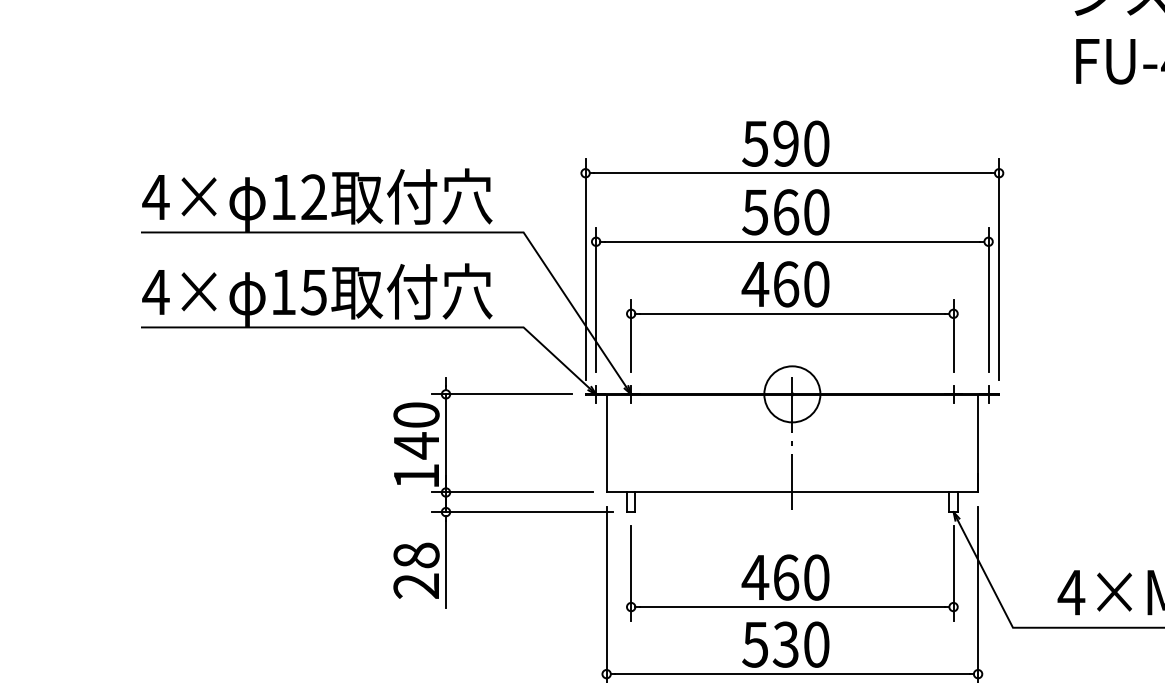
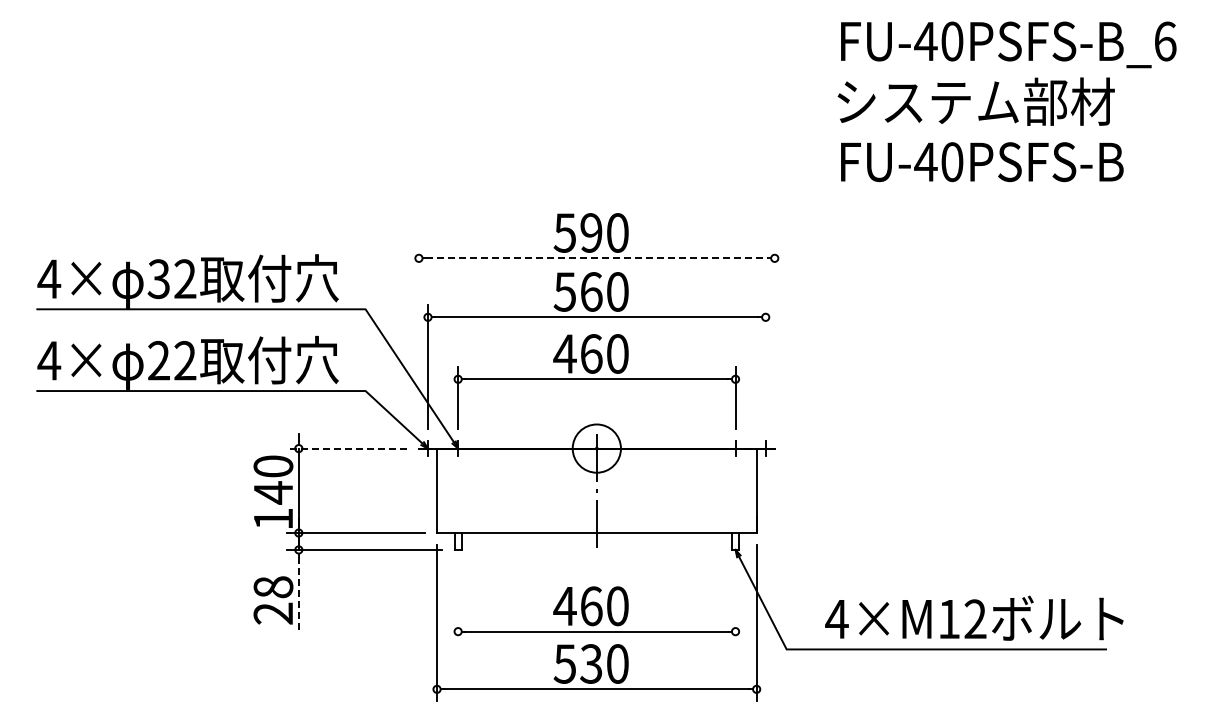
line: (791, 173) -> (596, 258), solid -> dashed
text: (282, 197) -> (158, 279), 12 -> 32
line: (585, 269) -> (418, 341), removed
line: (998, 269) -> (774, 341), removed
text: (299, 291) -> (172, 360), 15 -> 22
line: (988, 300) -> (765, 367), removed
line: (501, 394) -> (346, 448), solid -> dashed
line: (445, 563) -> (298, 594), solid -> dashed
line: (631, 573) -> (458, 602), removed
line: (953, 573) -> (735, 602), removed

